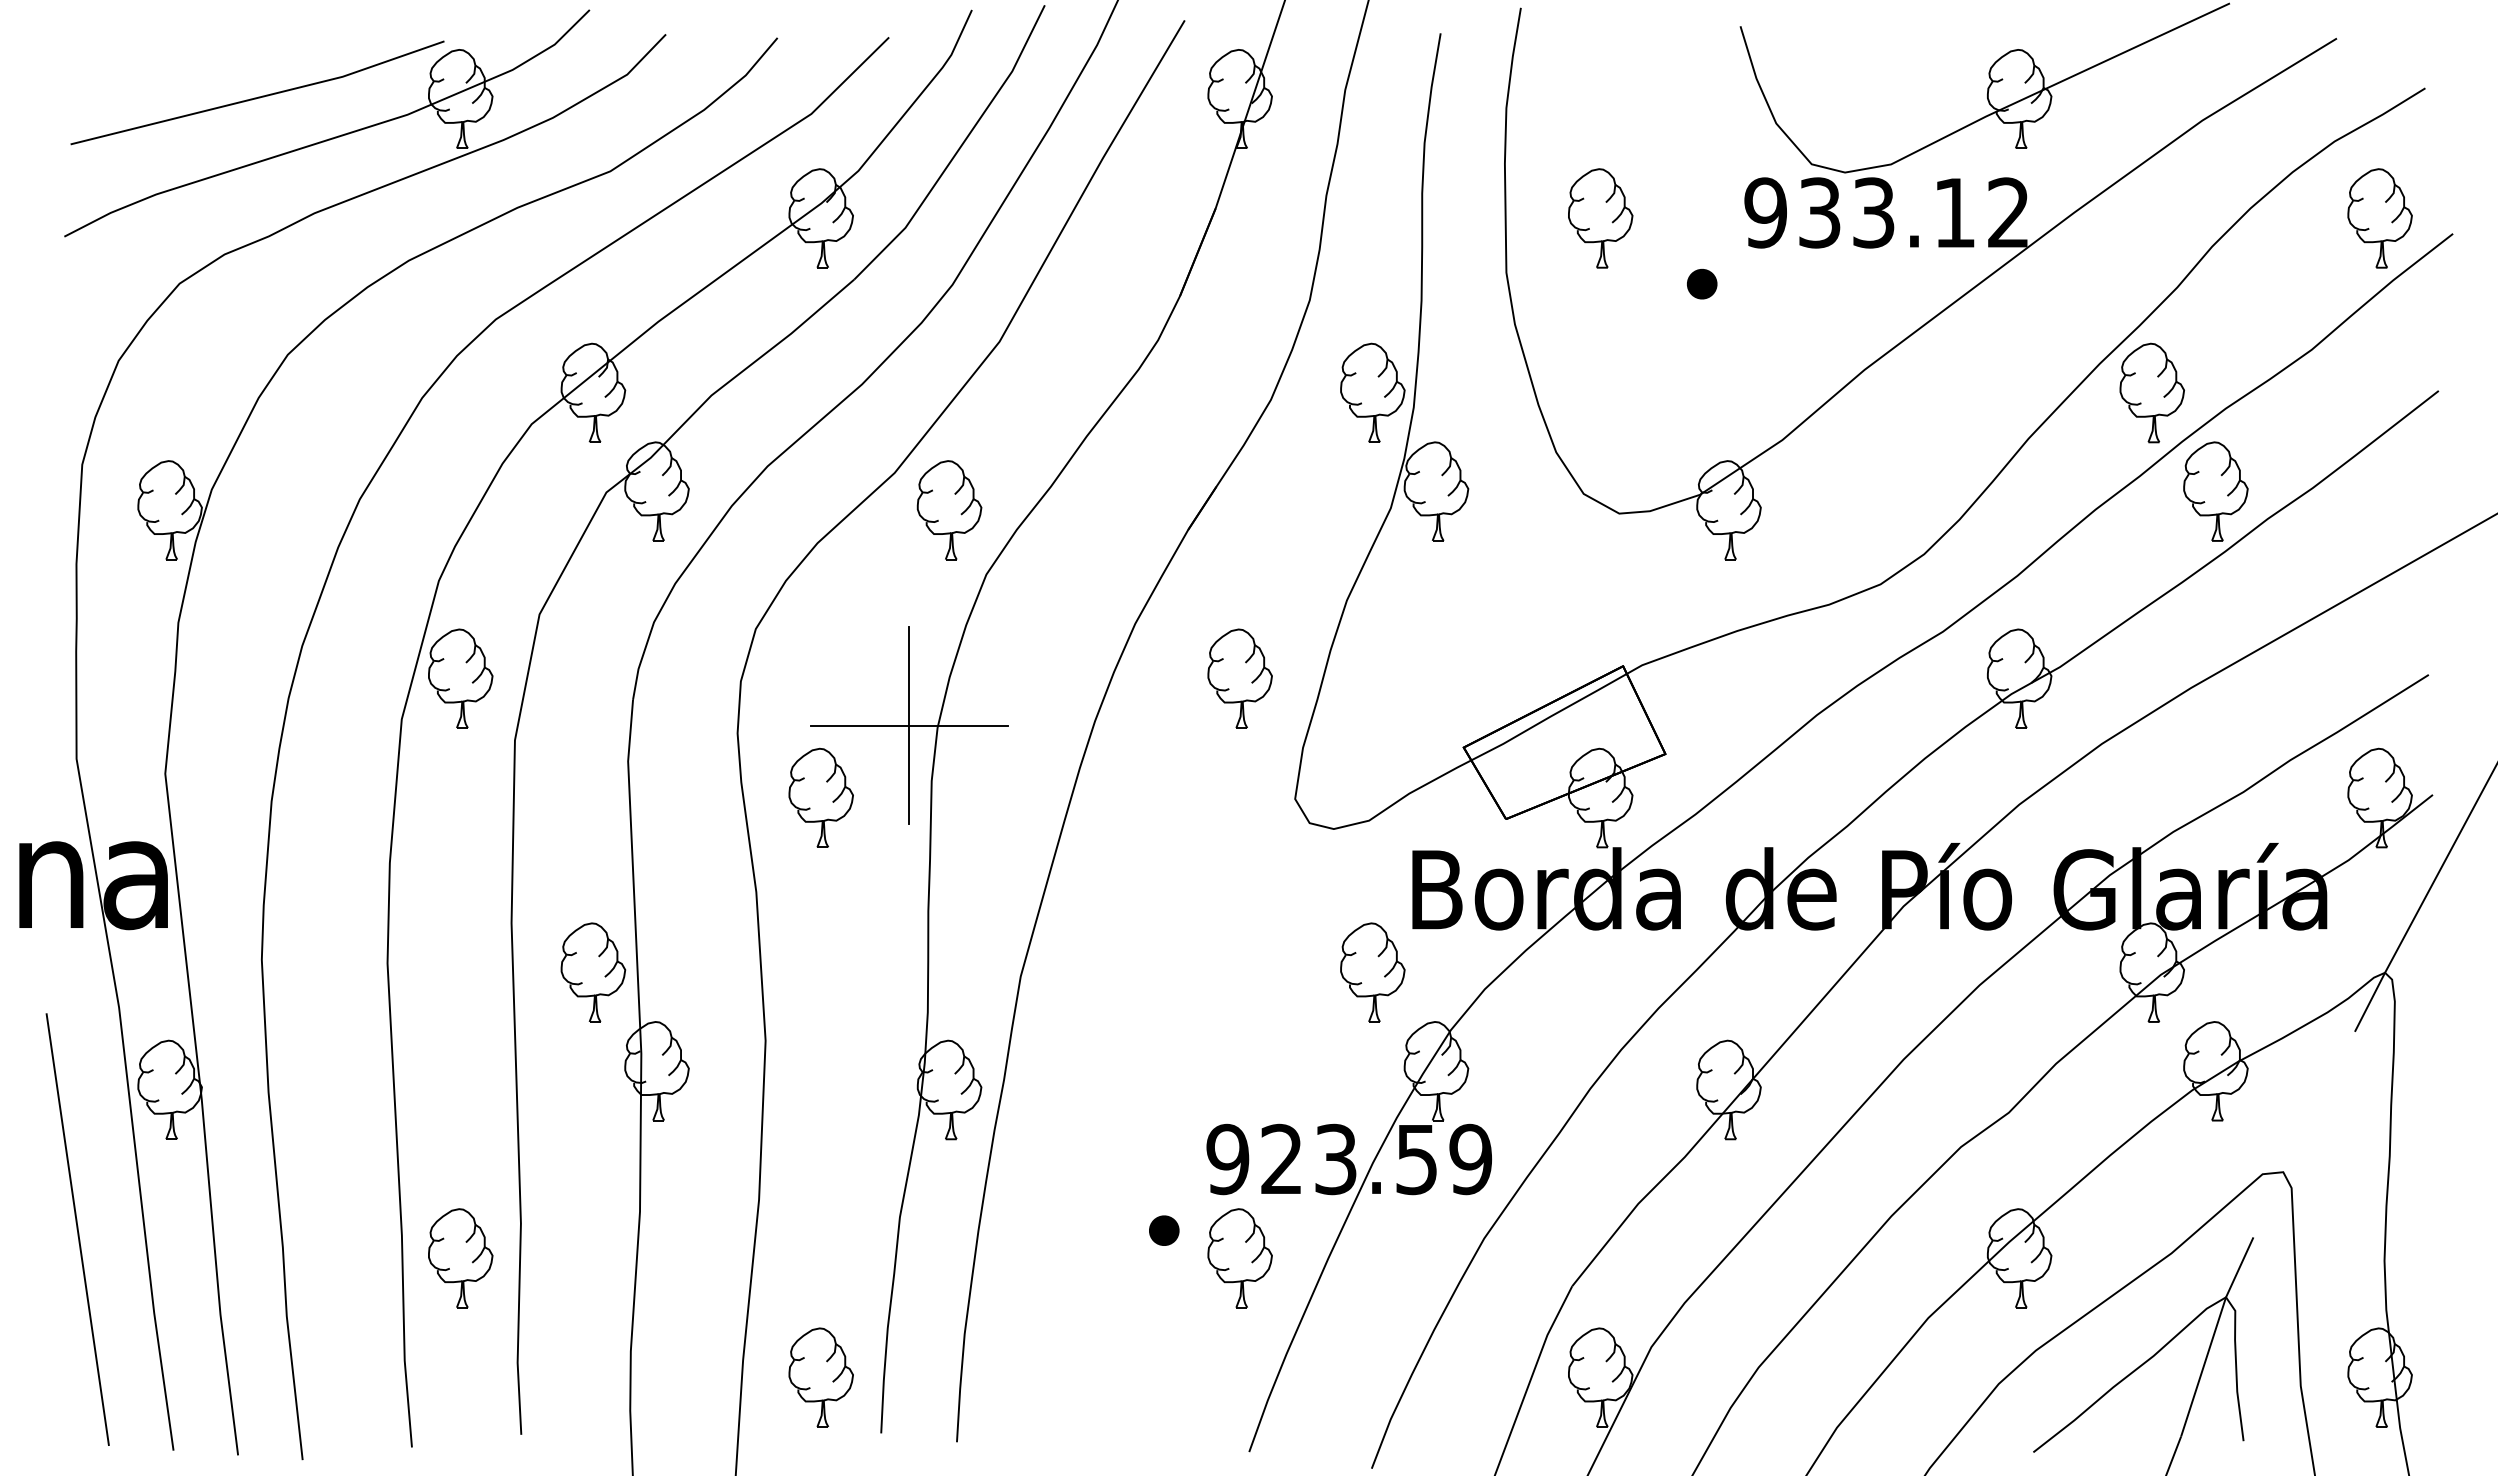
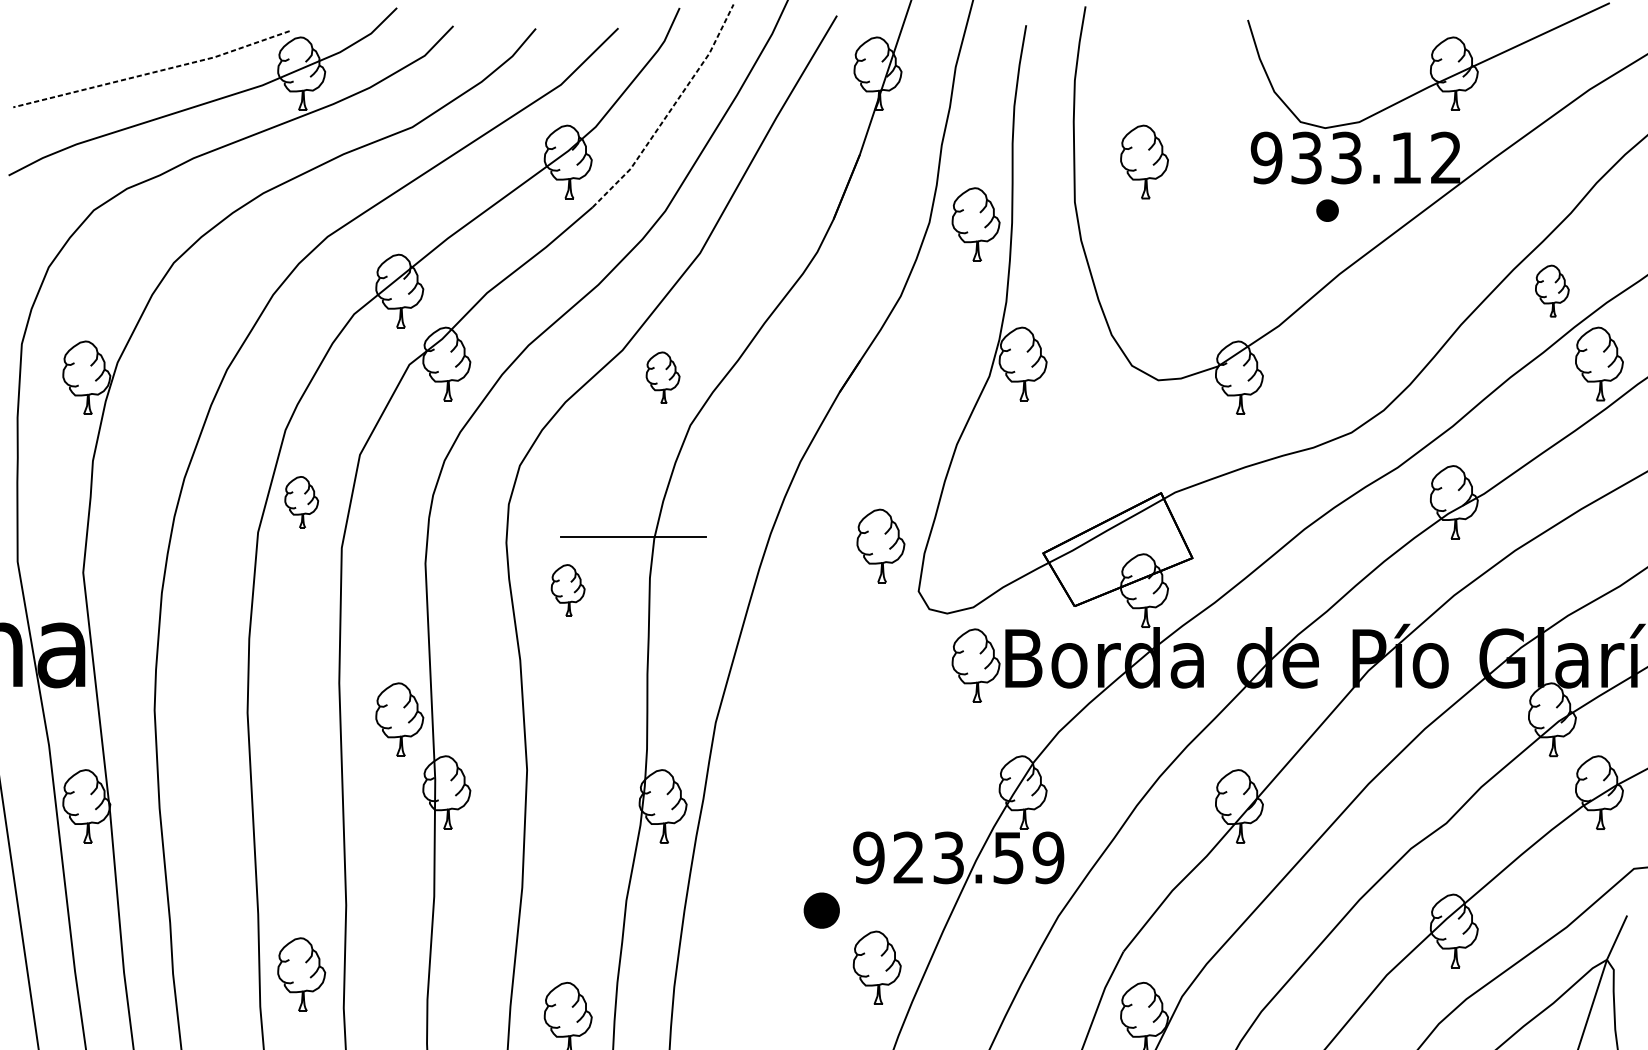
line: (259, 97) -> (152, 72), solid -> dashed
line: (959, 148) -> (670, 110), solid -> dashed
part: (1702, 284) -> (1327, 210), moved
part: (1372, 392) -> (975, 224), moved
part: (2151, 392) -> (1551, 290), size x0.7
part: (949, 510) -> (663, 378), size x0.7
part: (460, 678) -> (301, 502), size x0.7
part: (1239, 678) -> (880, 545), moved
line: (909, 725) -> (633, 537), removed
part: (820, 797) -> (567, 590), size x0.7
part: (1372, 972) -> (975, 665), moved
part: (1164, 1230) -> (822, 910), size x1.6
part: (460, 1258) -> (301, 974), moved
part: (1239, 1258) -> (876, 968), moved

